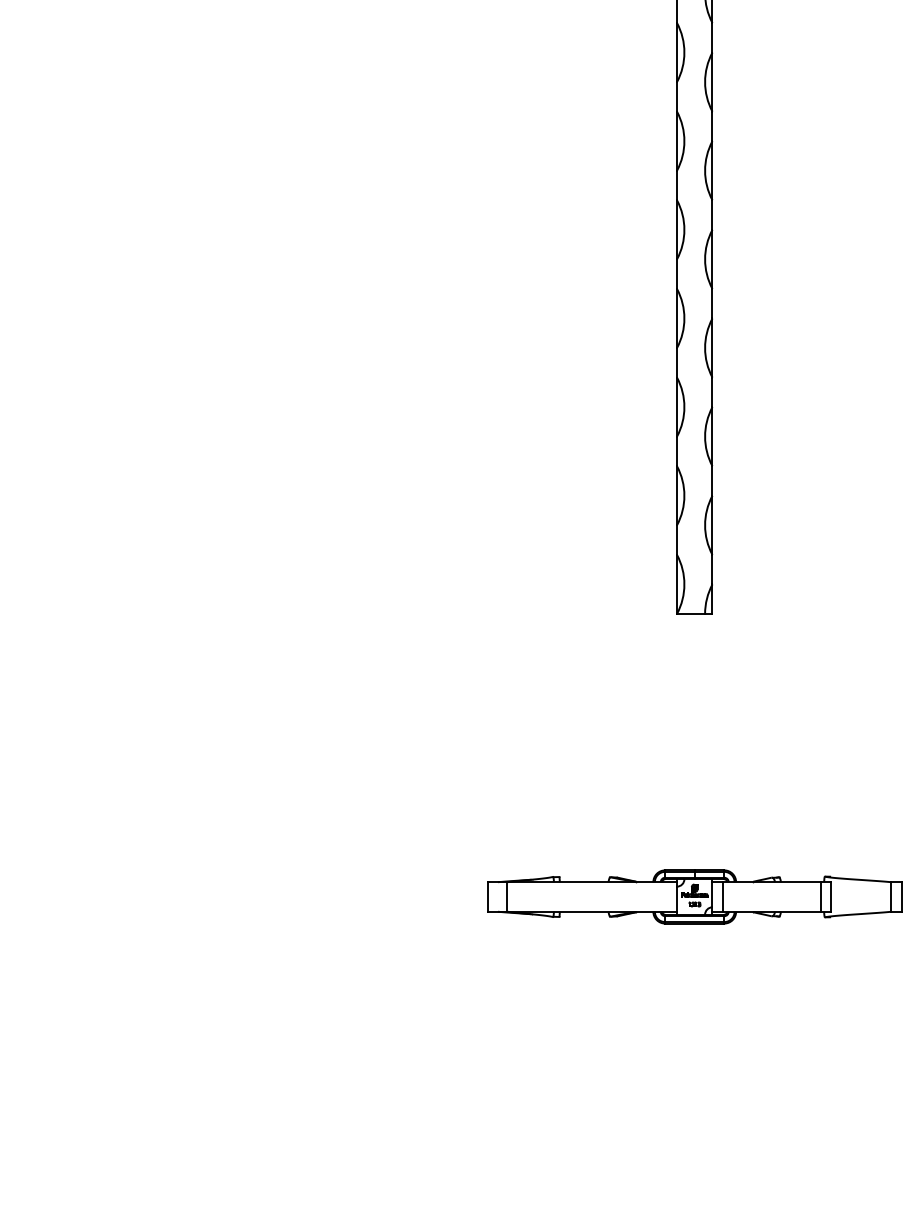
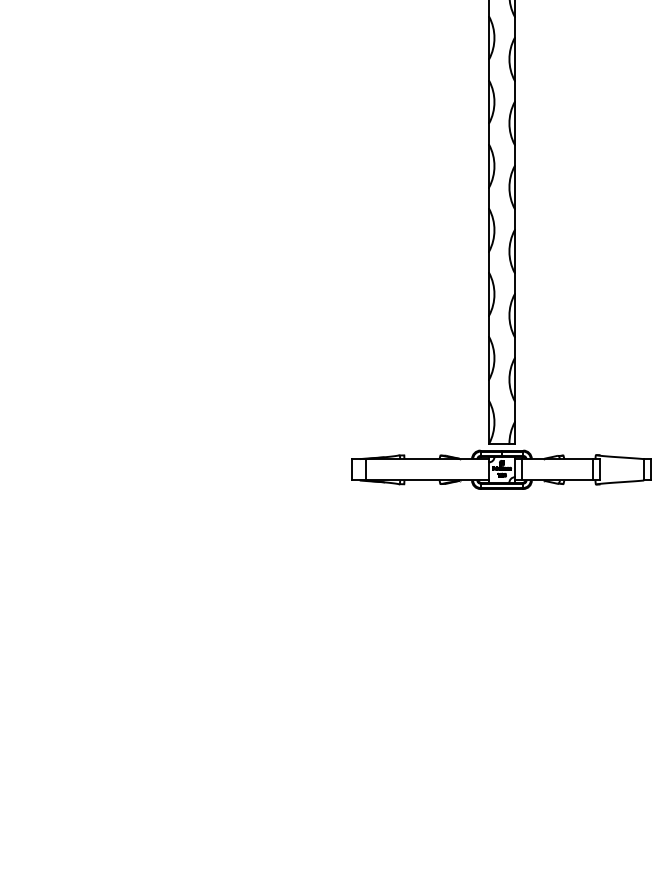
part: (694, 896) -> (501, 469), moved

